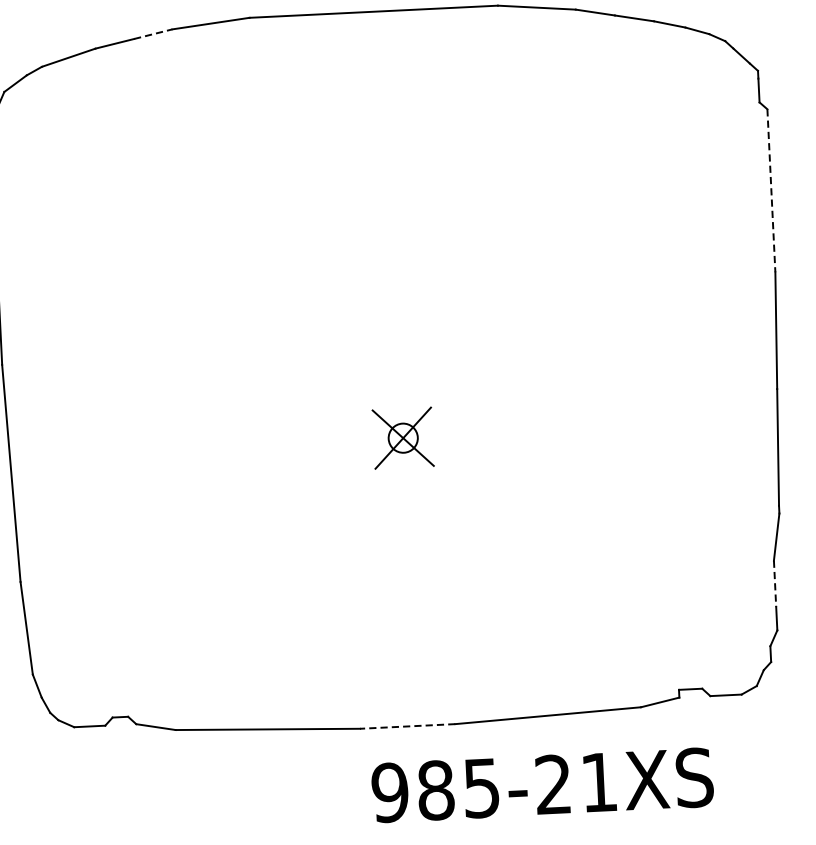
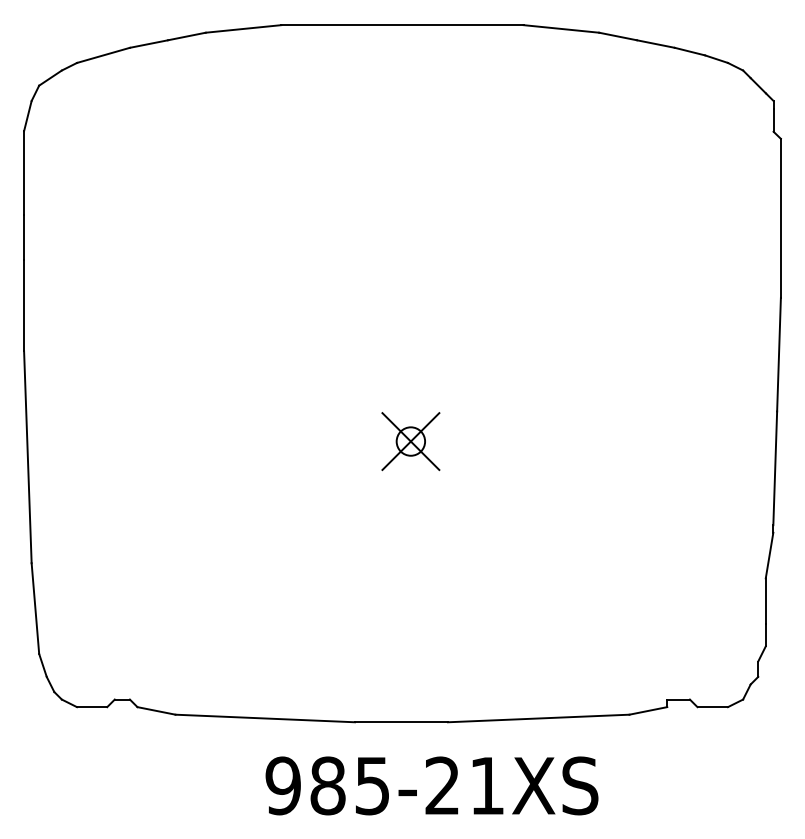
line: (153, 34) -> (187, 36), dashed -> solid
line: (770, 191) -> (780, 218), dashed -> solid
line: (774, 584) -> (765, 601), dashed -> solid
line: (407, 726) -> (401, 722), dashed -> solid
text: (542, 784) -> (431, 785), moved

